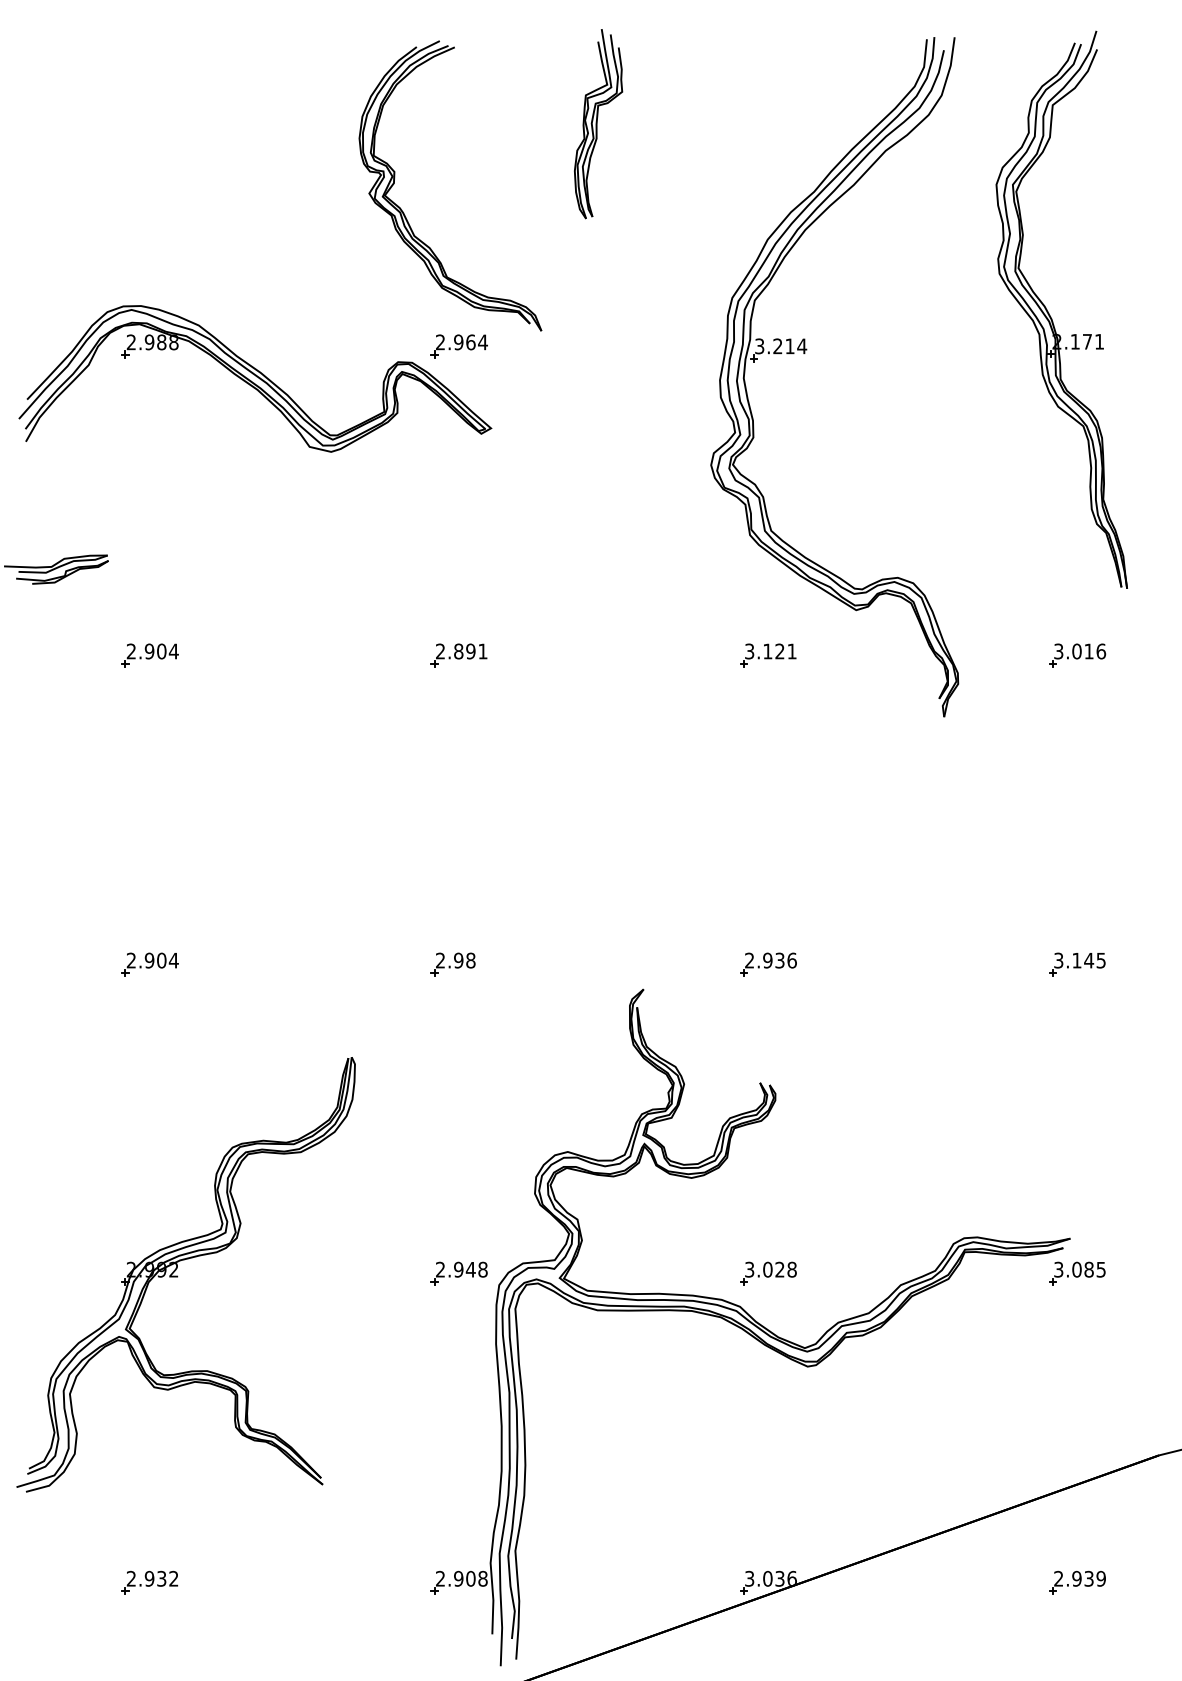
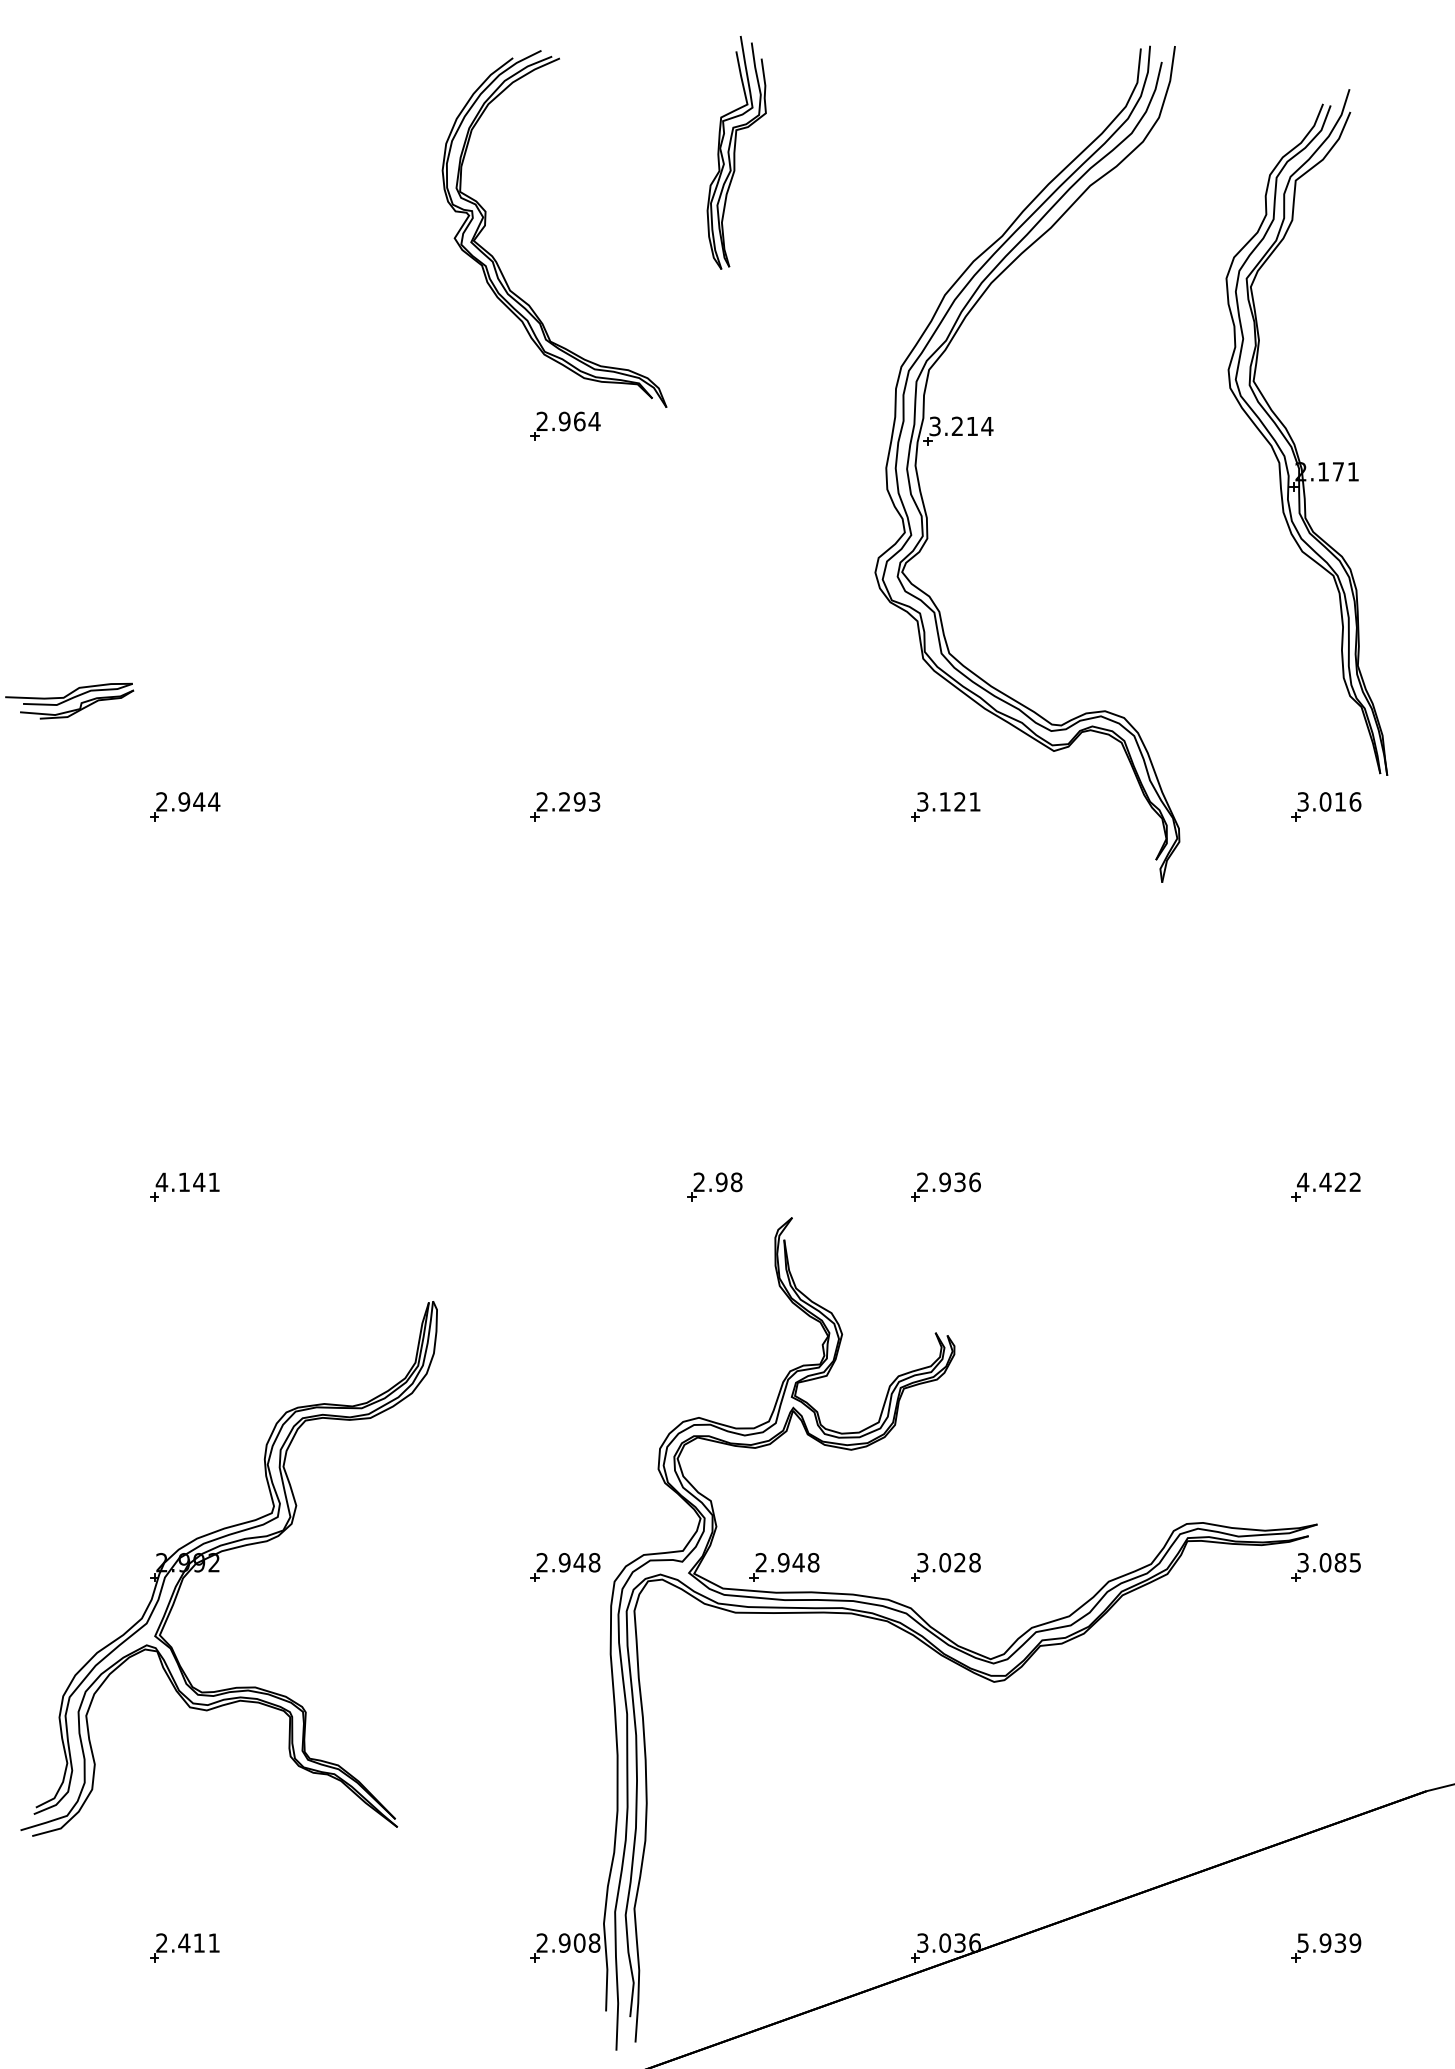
part: (1050, 314) -> (1292, 438), moved
part: (255, 378) -> (314, 466), removed
text: (161, 651) -> (199, 801), 2.904 -> 2.944
text: (470, 651) -> (579, 801), 2.891 -> 2.293
text: (152, 960) -> (187, 1182), 2.904 -> 4.141
text: (1079, 960) -> (1328, 1182), 3.145 -> 4.422
part: (452, 964) -> (714, 1186), moved
part: (637, 1273) -> (784, 1567), added
text: (161, 1578) -> (198, 1942), 2.932 -> 2.411
text: (1058, 1578) -> (1302, 1942), 2.939 -> 5.939

